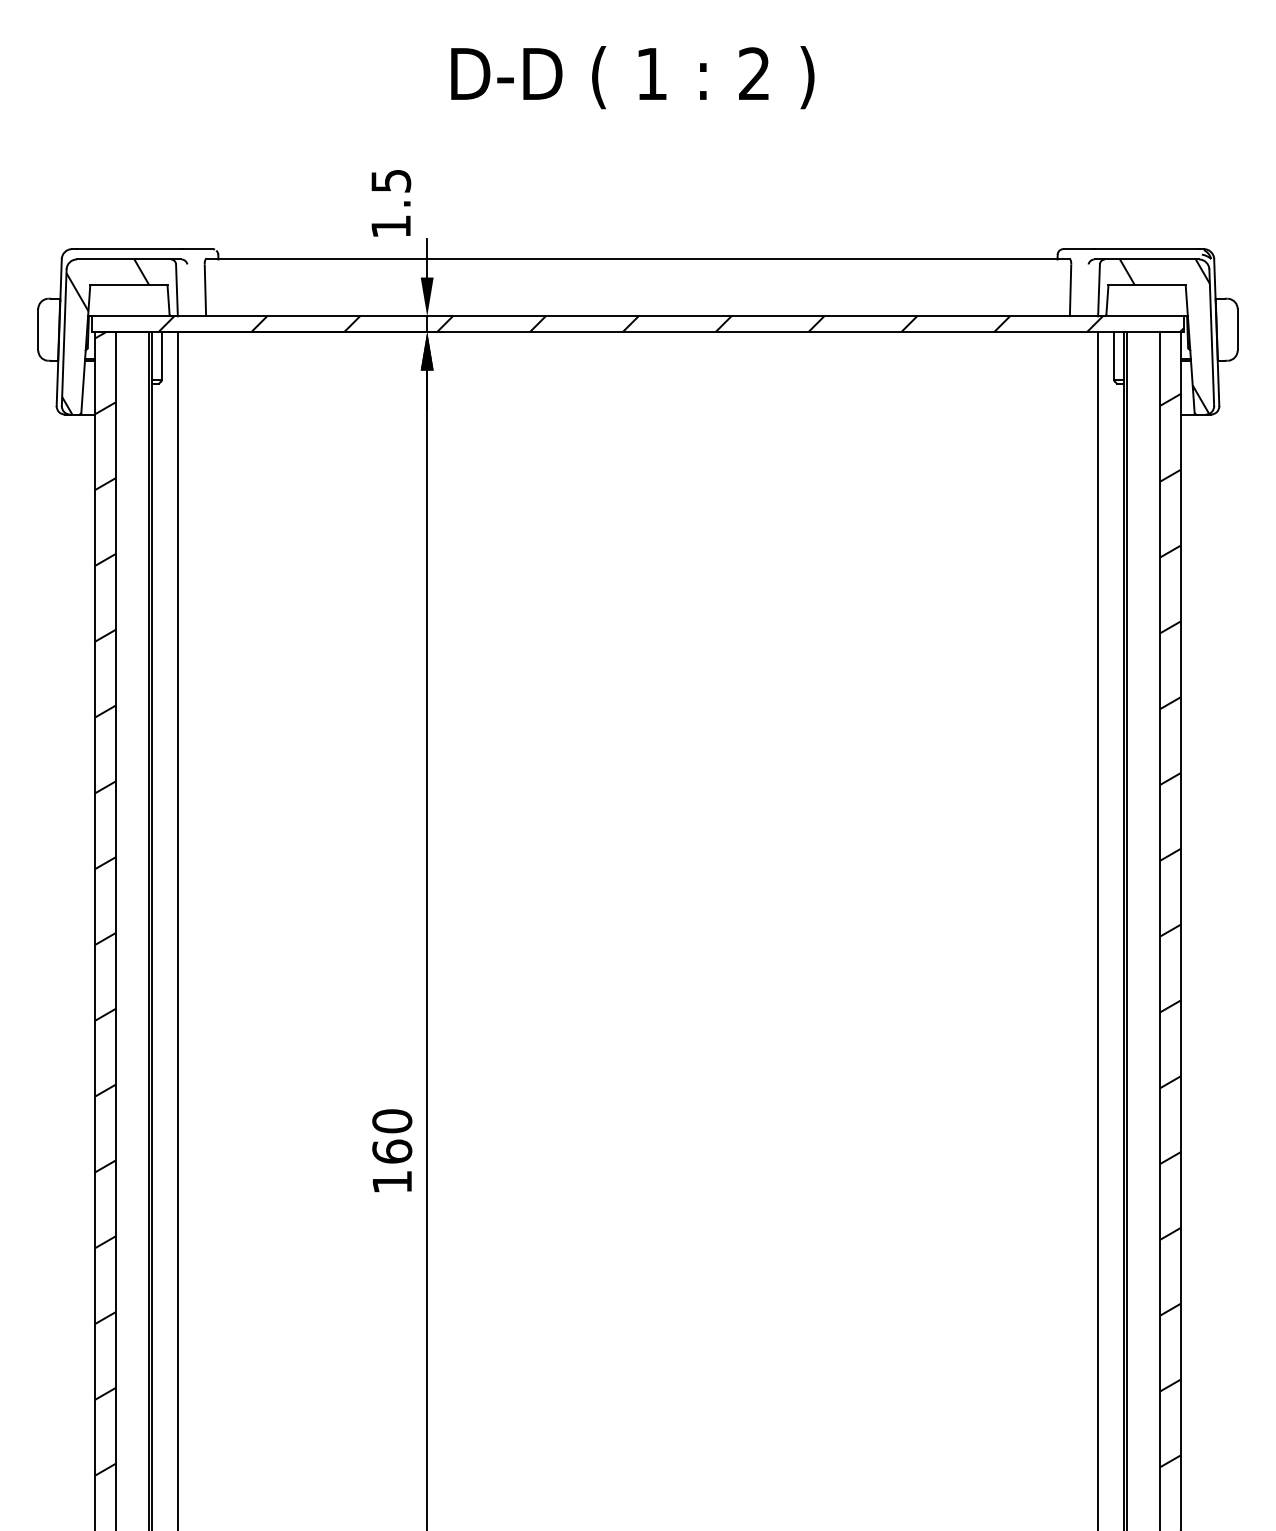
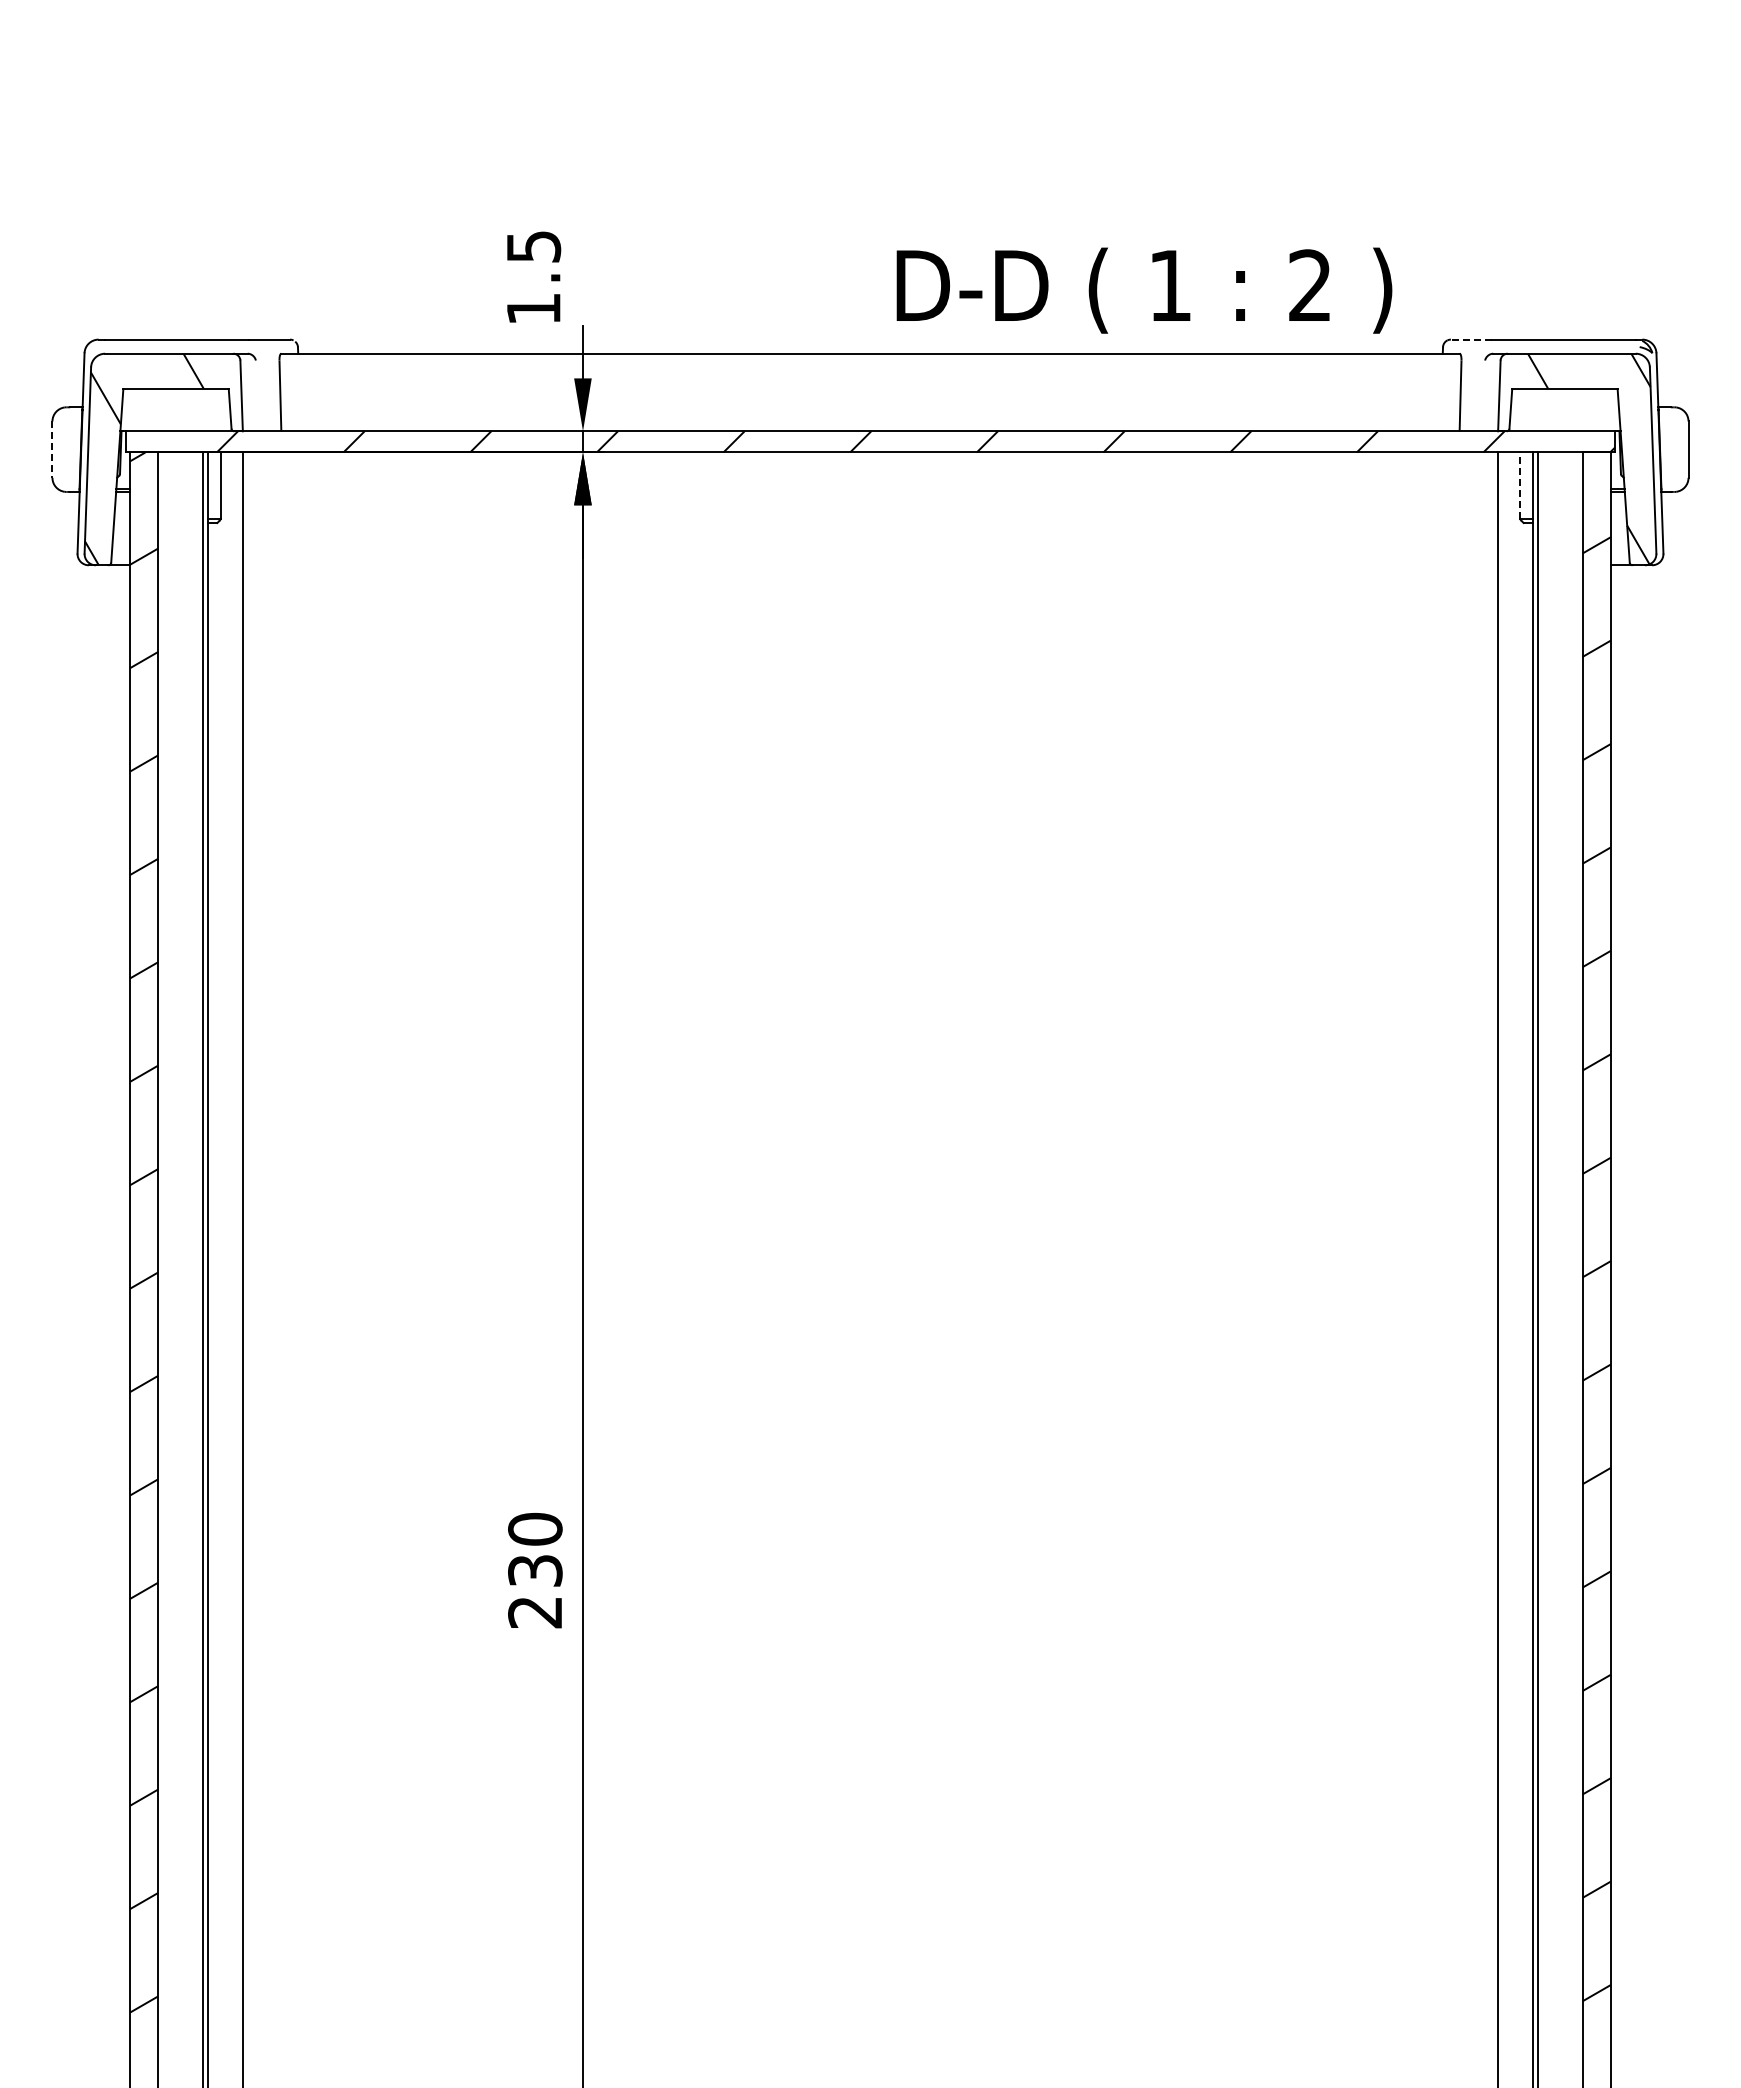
text: (632, 77) -> (1144, 290), moved
line: (1078, 249) -> (1471, 339), solid -> dashed
line: (38, 330) -> (52, 450), solid -> dashed
line: (1113, 356) -> (1519, 485), solid -> dashed
text: (392, 1166) -> (535, 1591), 160 -> 230

